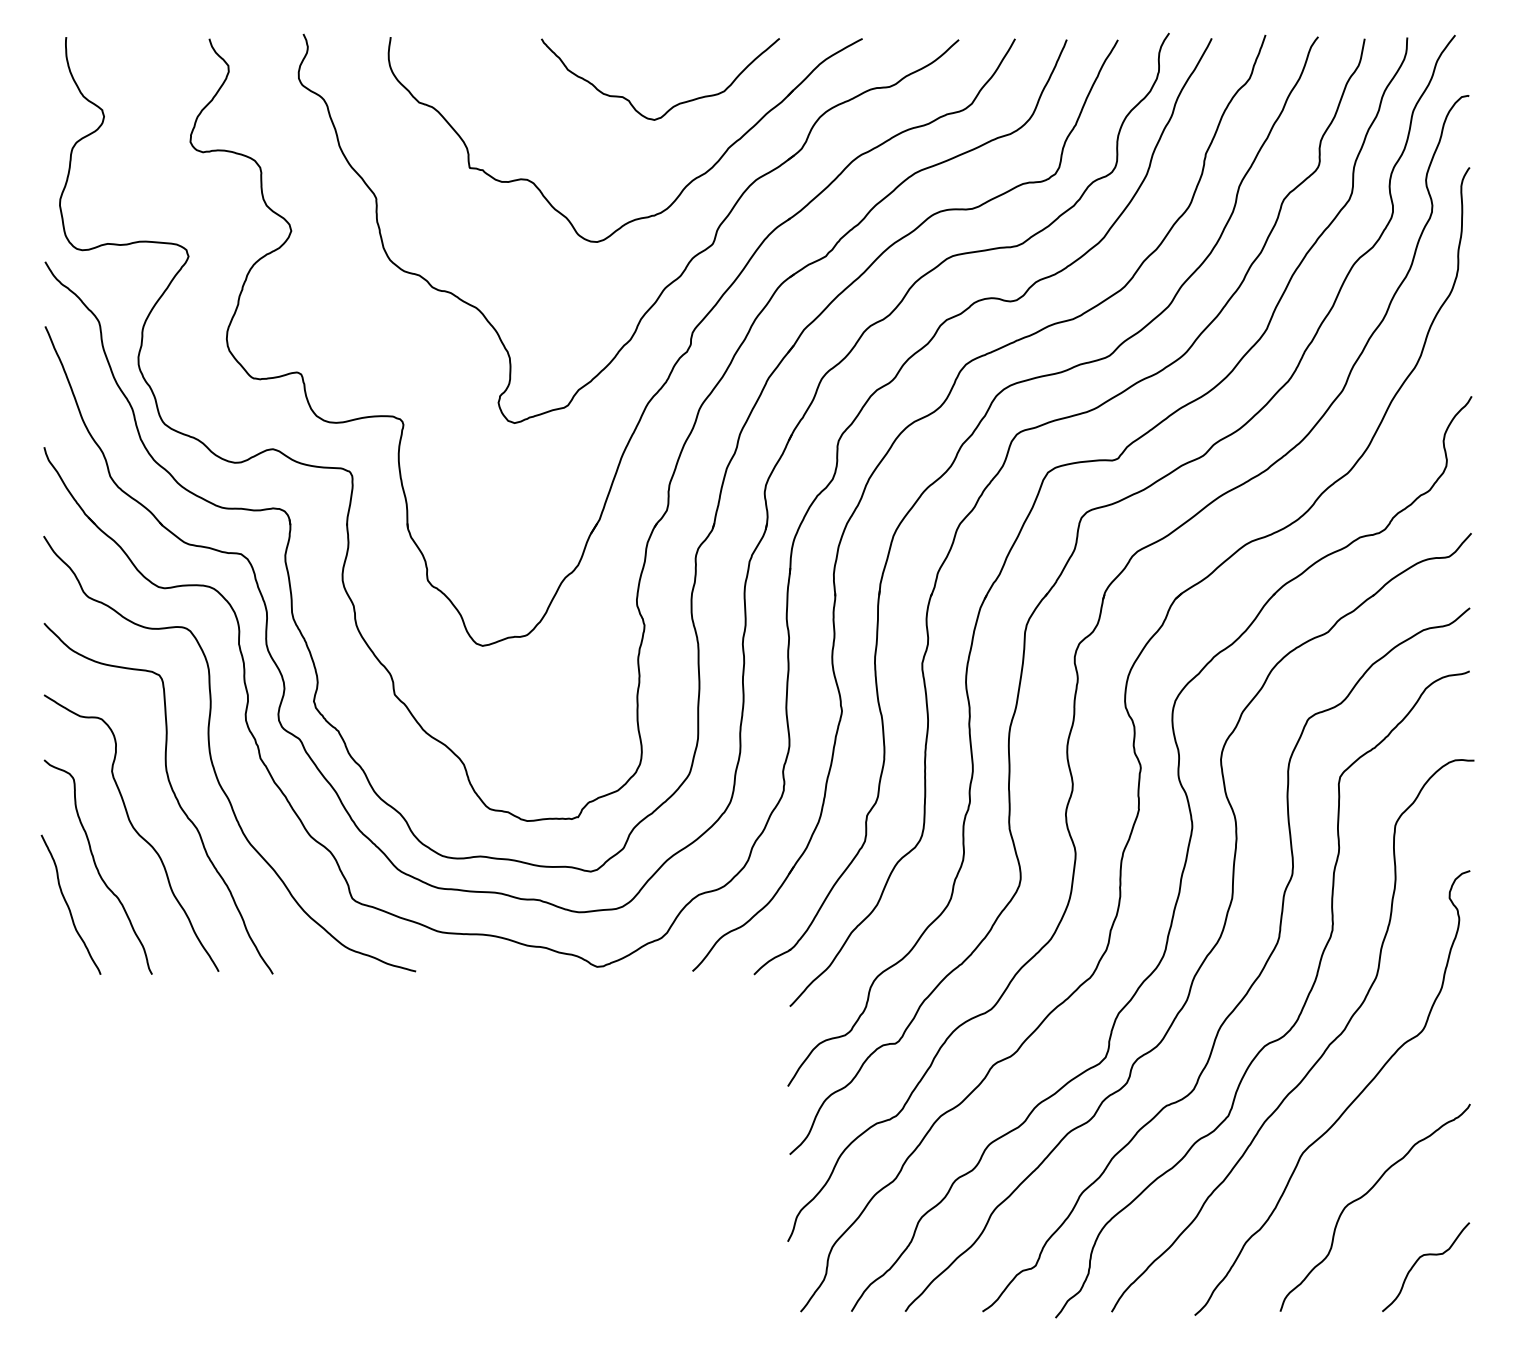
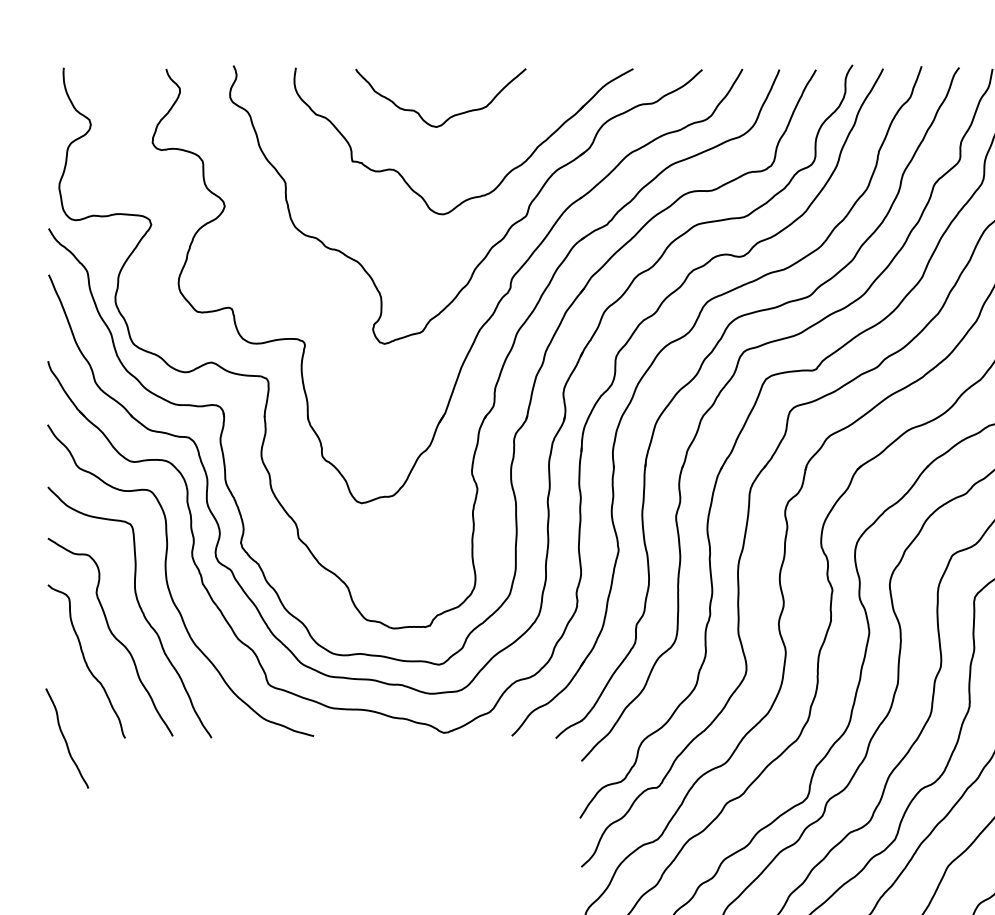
curve: (673, 105) -> (450, 116), moved
curve: (68, 904) -> (65, 738), moved

